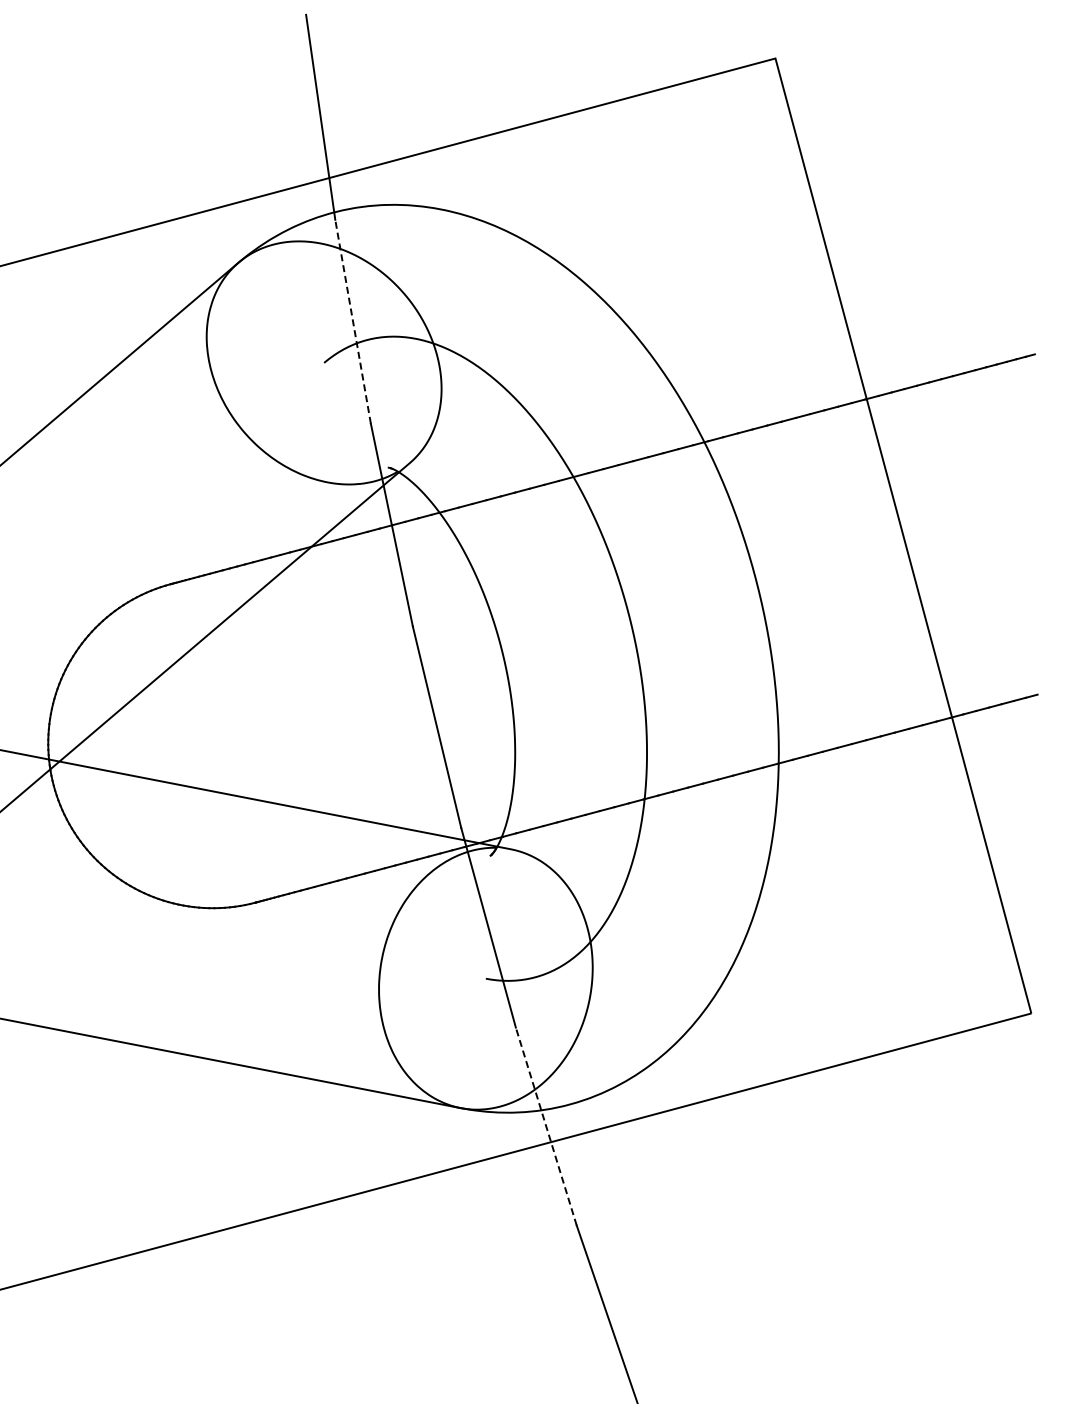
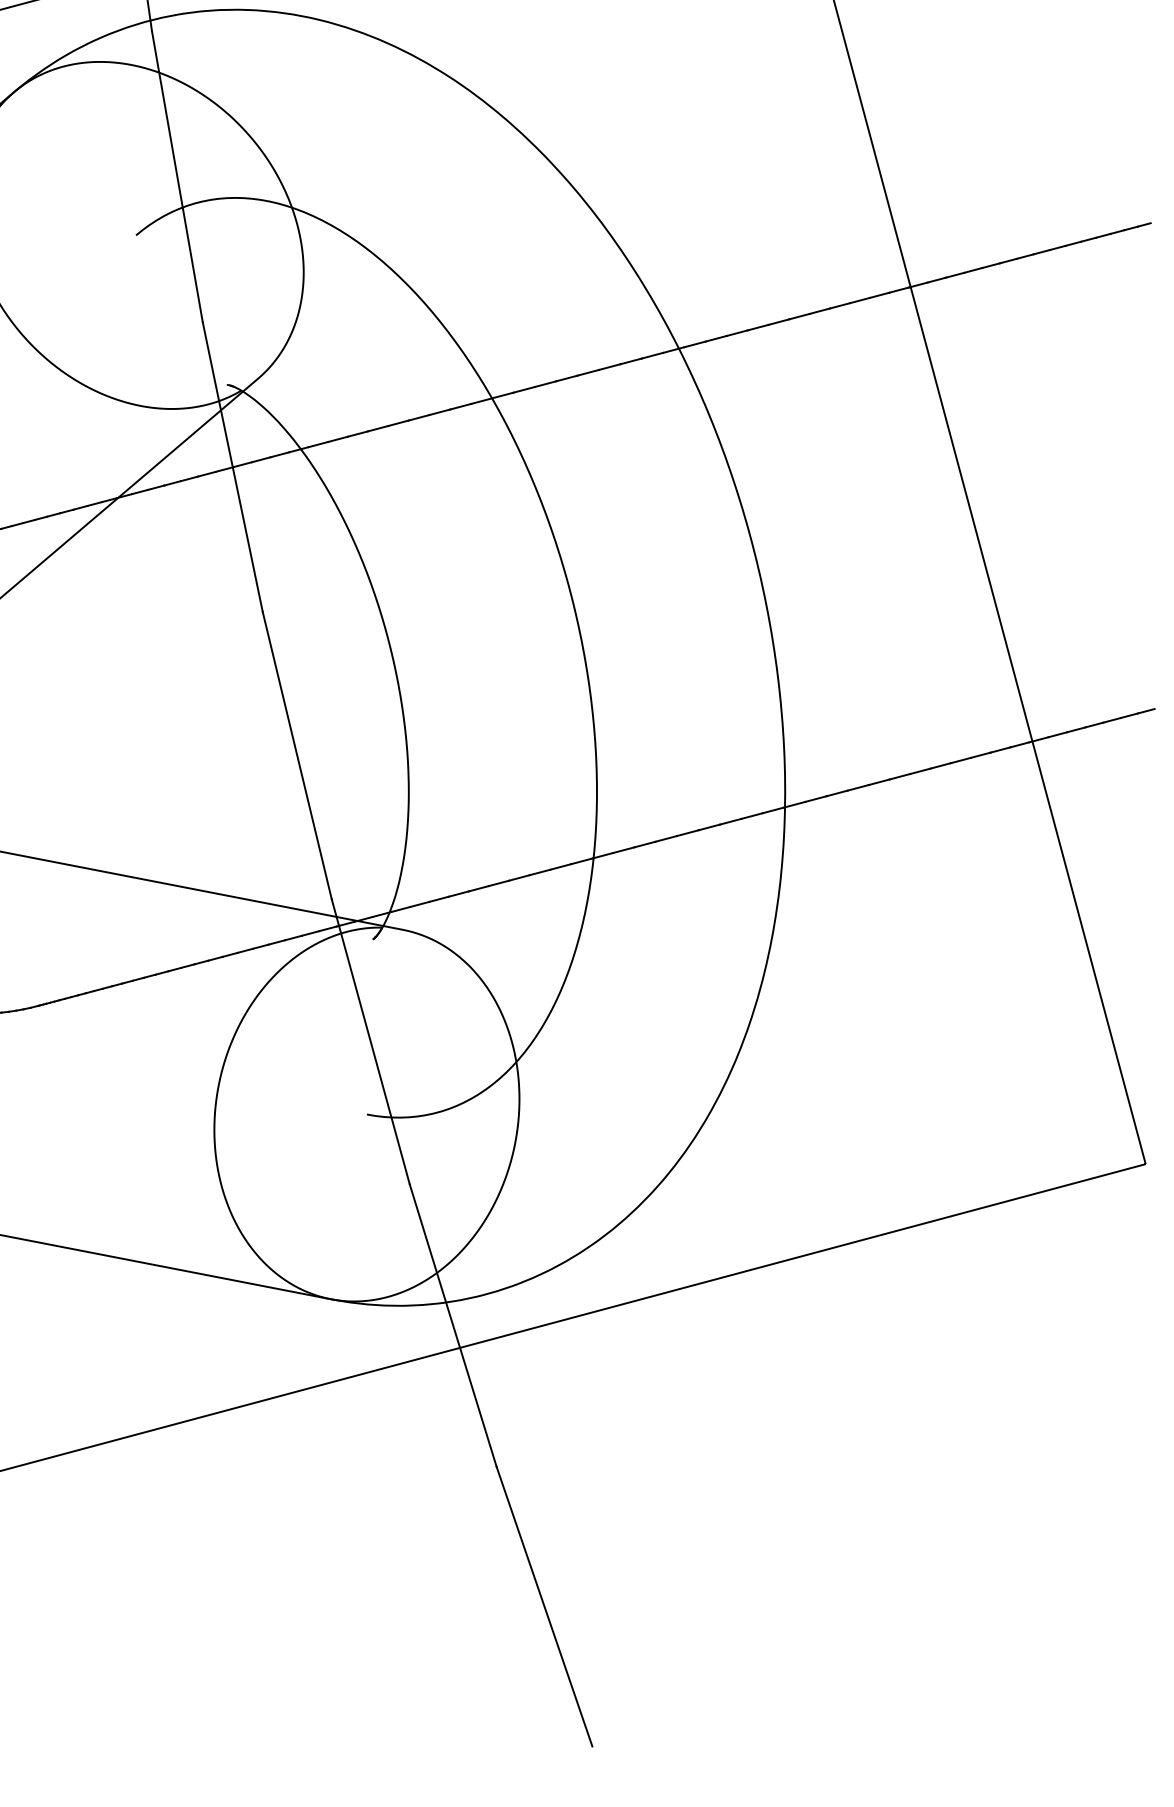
line: (353, 321) -> (177, 176), dashed -> solid
line: (546, 1126) -> (453, 1325), dashed -> solid

